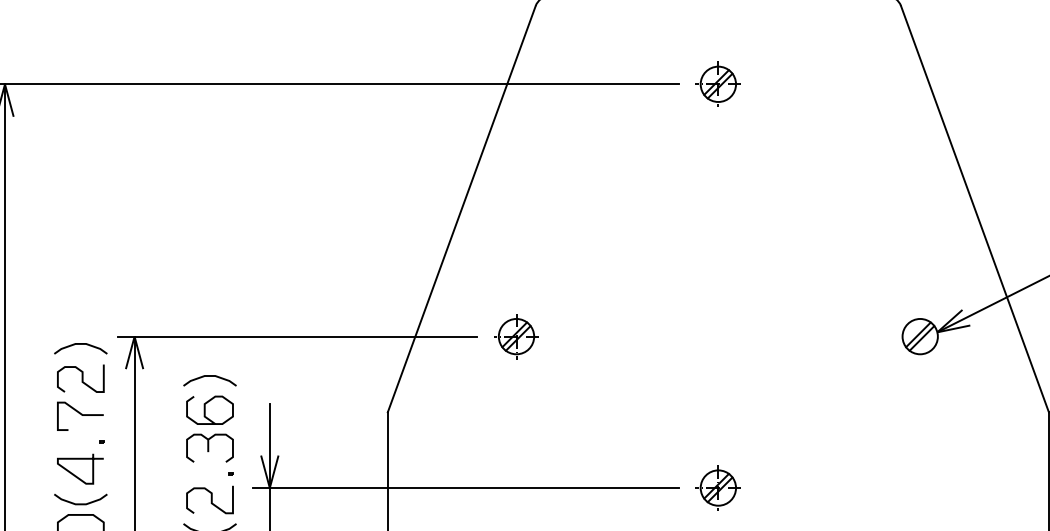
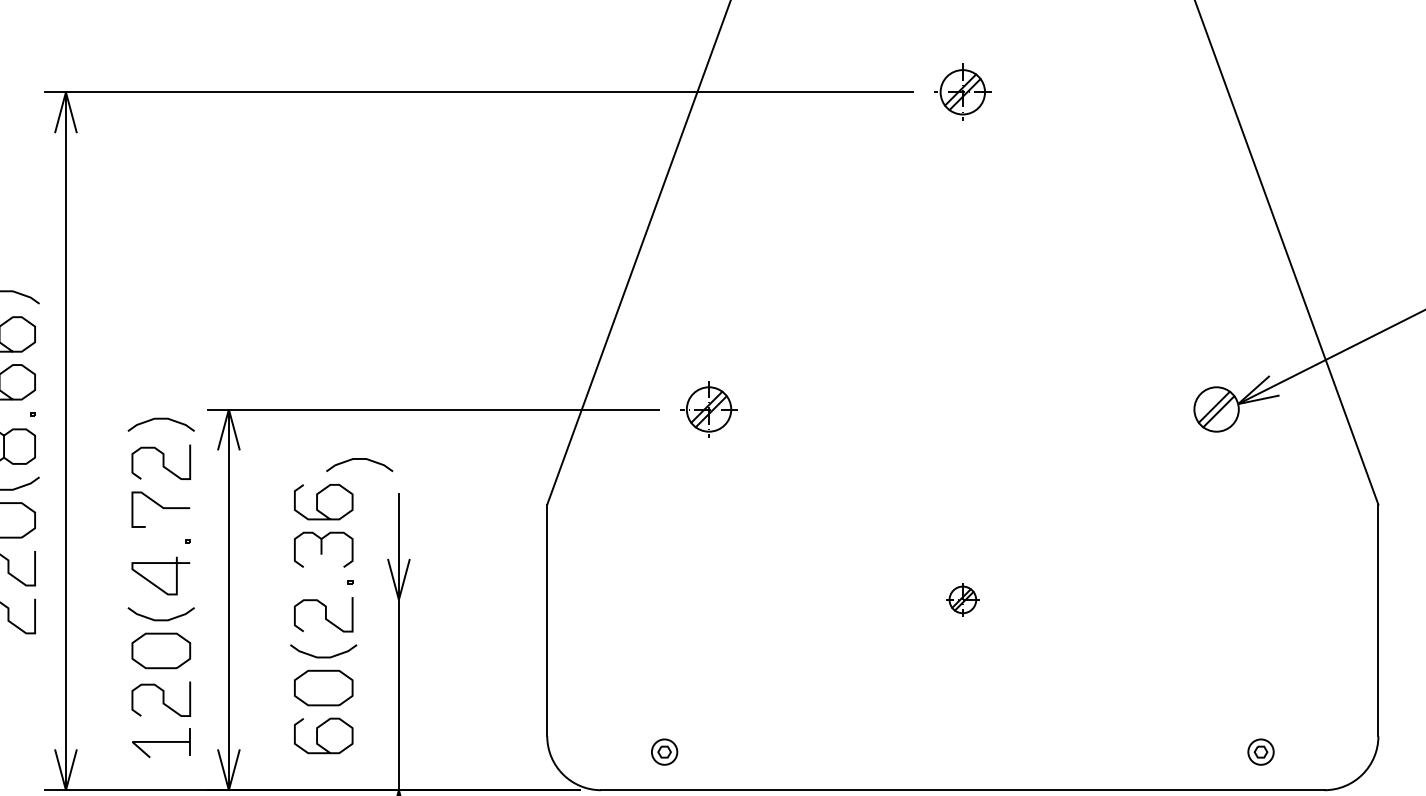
curve: (209, 376) -> (359, 459), moved
line: (465, 487) -> (644, 599), removed
part: (718, 487) -> (962, 599), size x0.6

